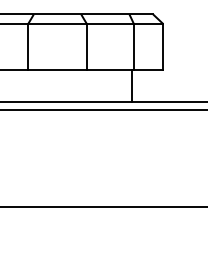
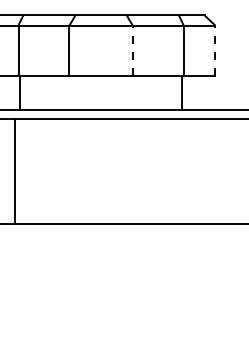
line: (86, 46) -> (132, 50), solid -> dashed
line: (163, 46) -> (215, 50), solid -> dashed

